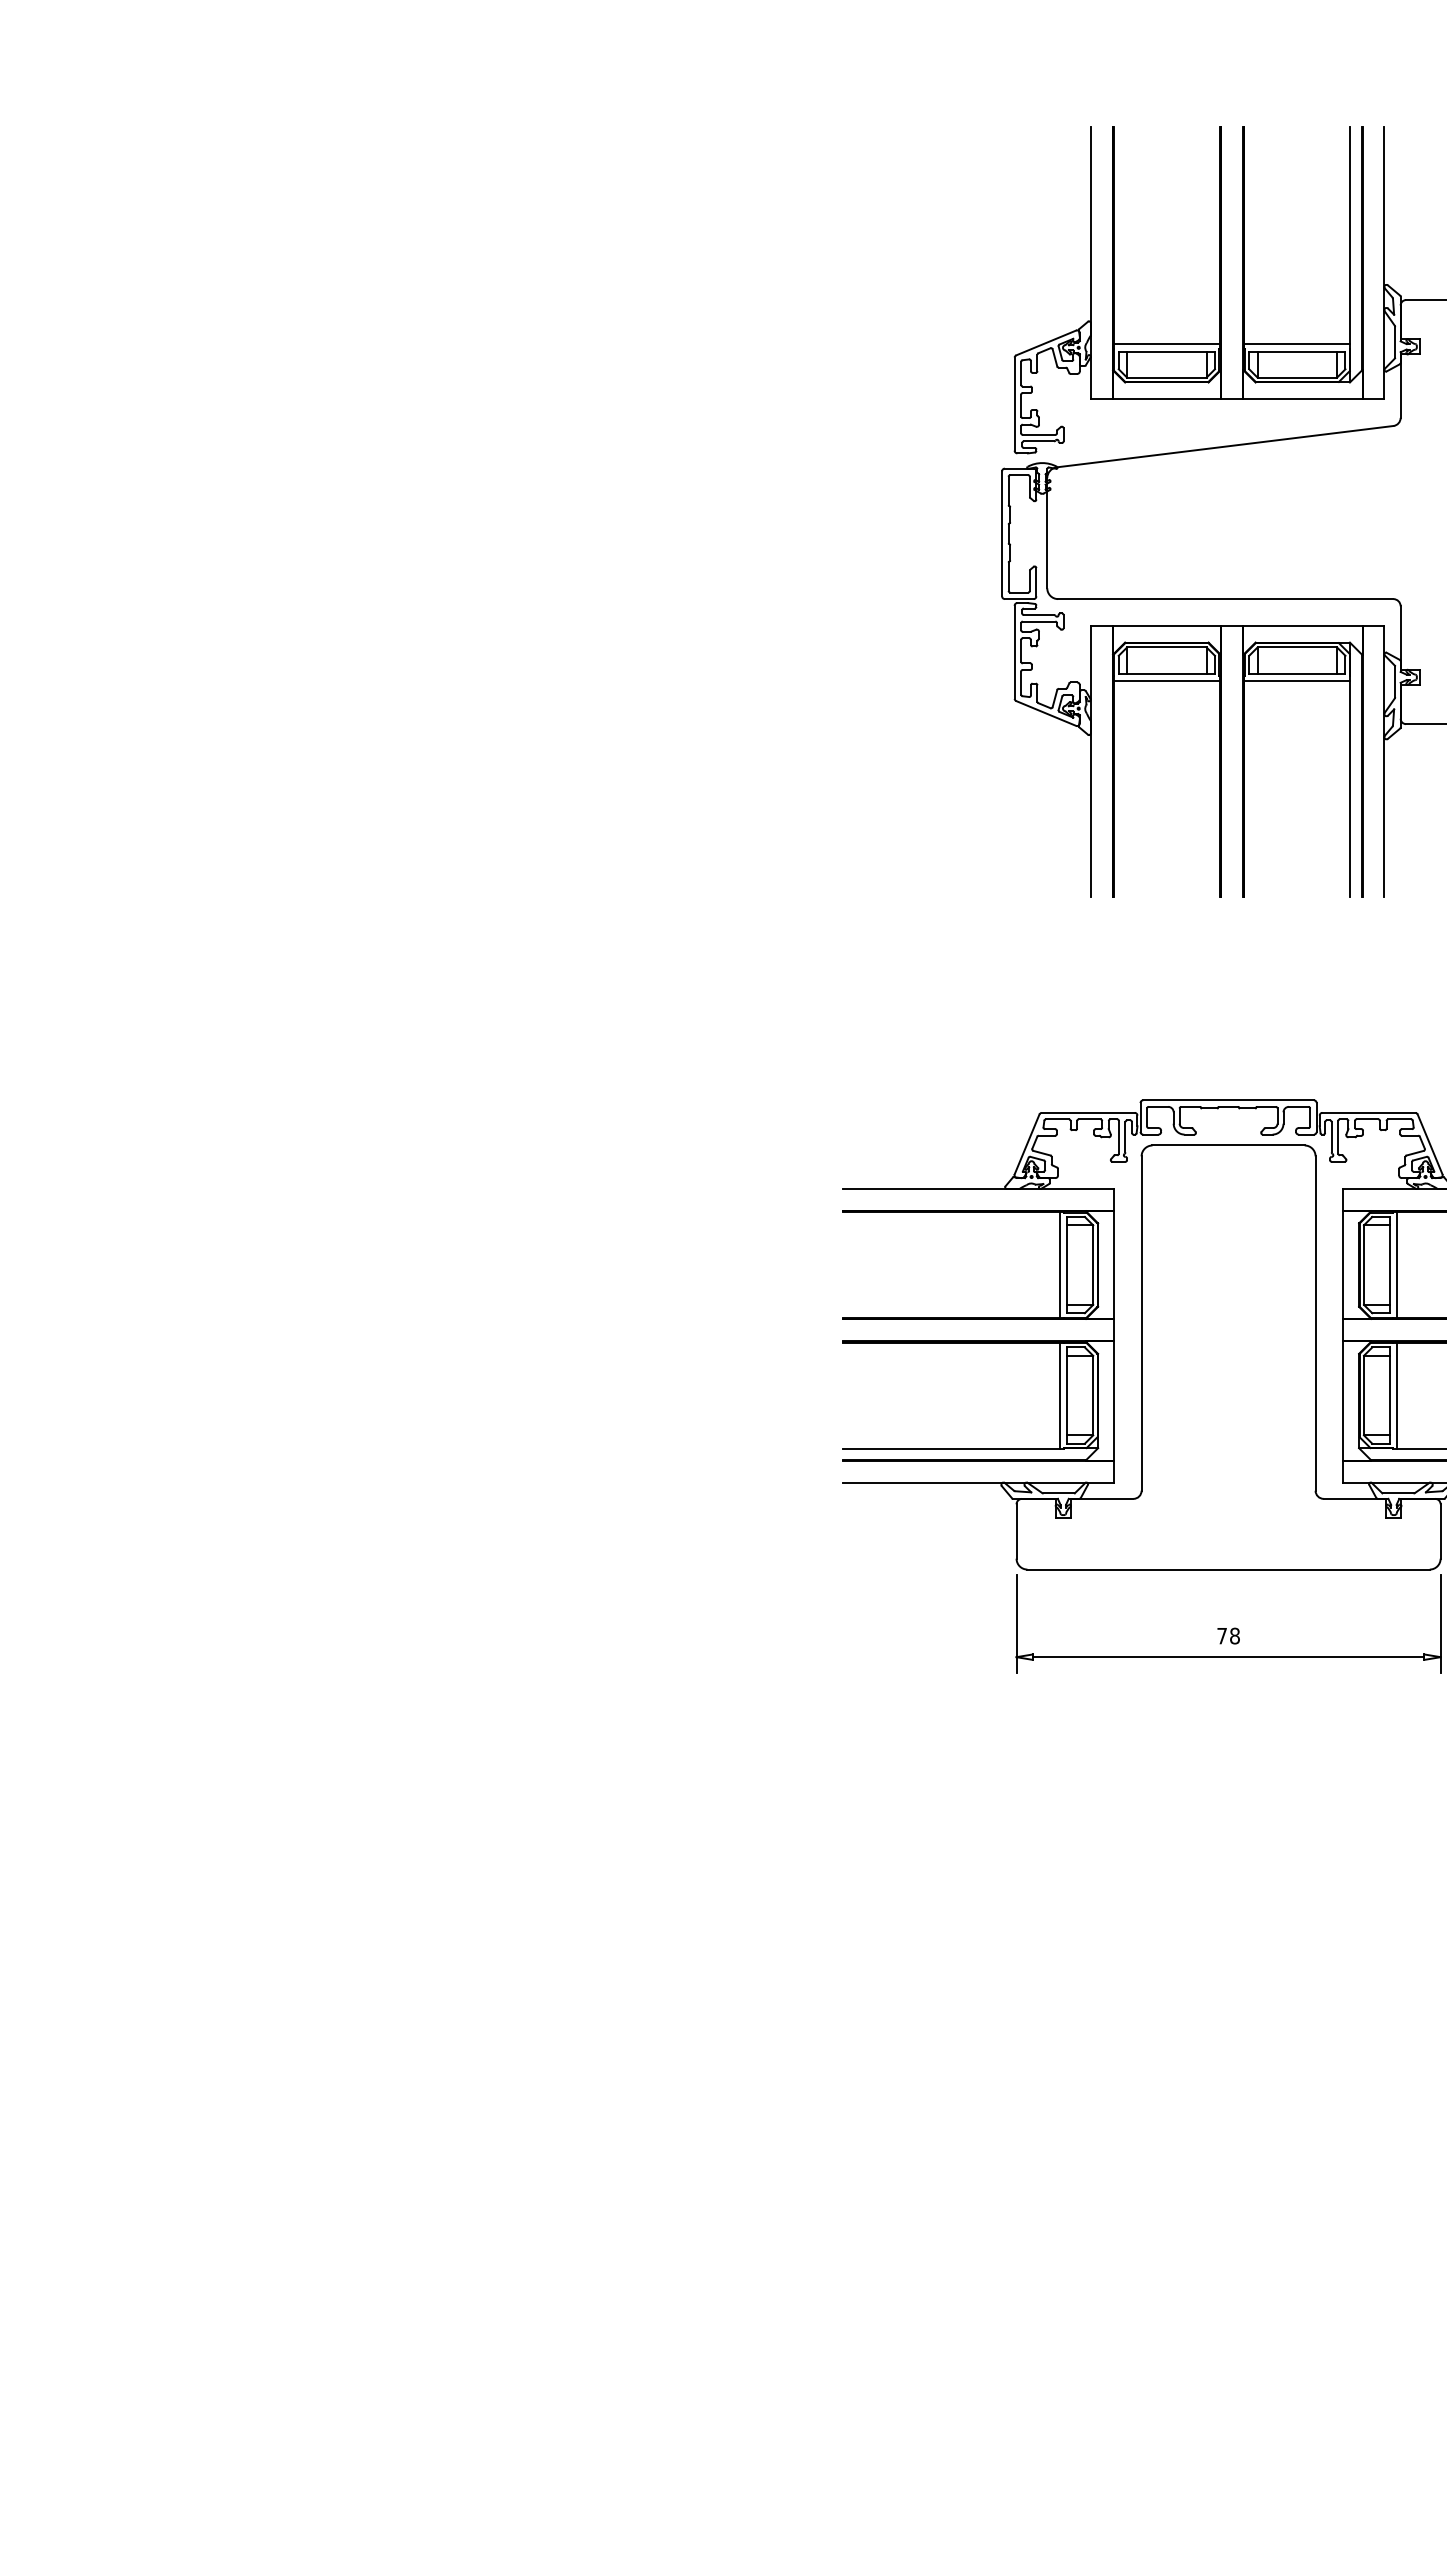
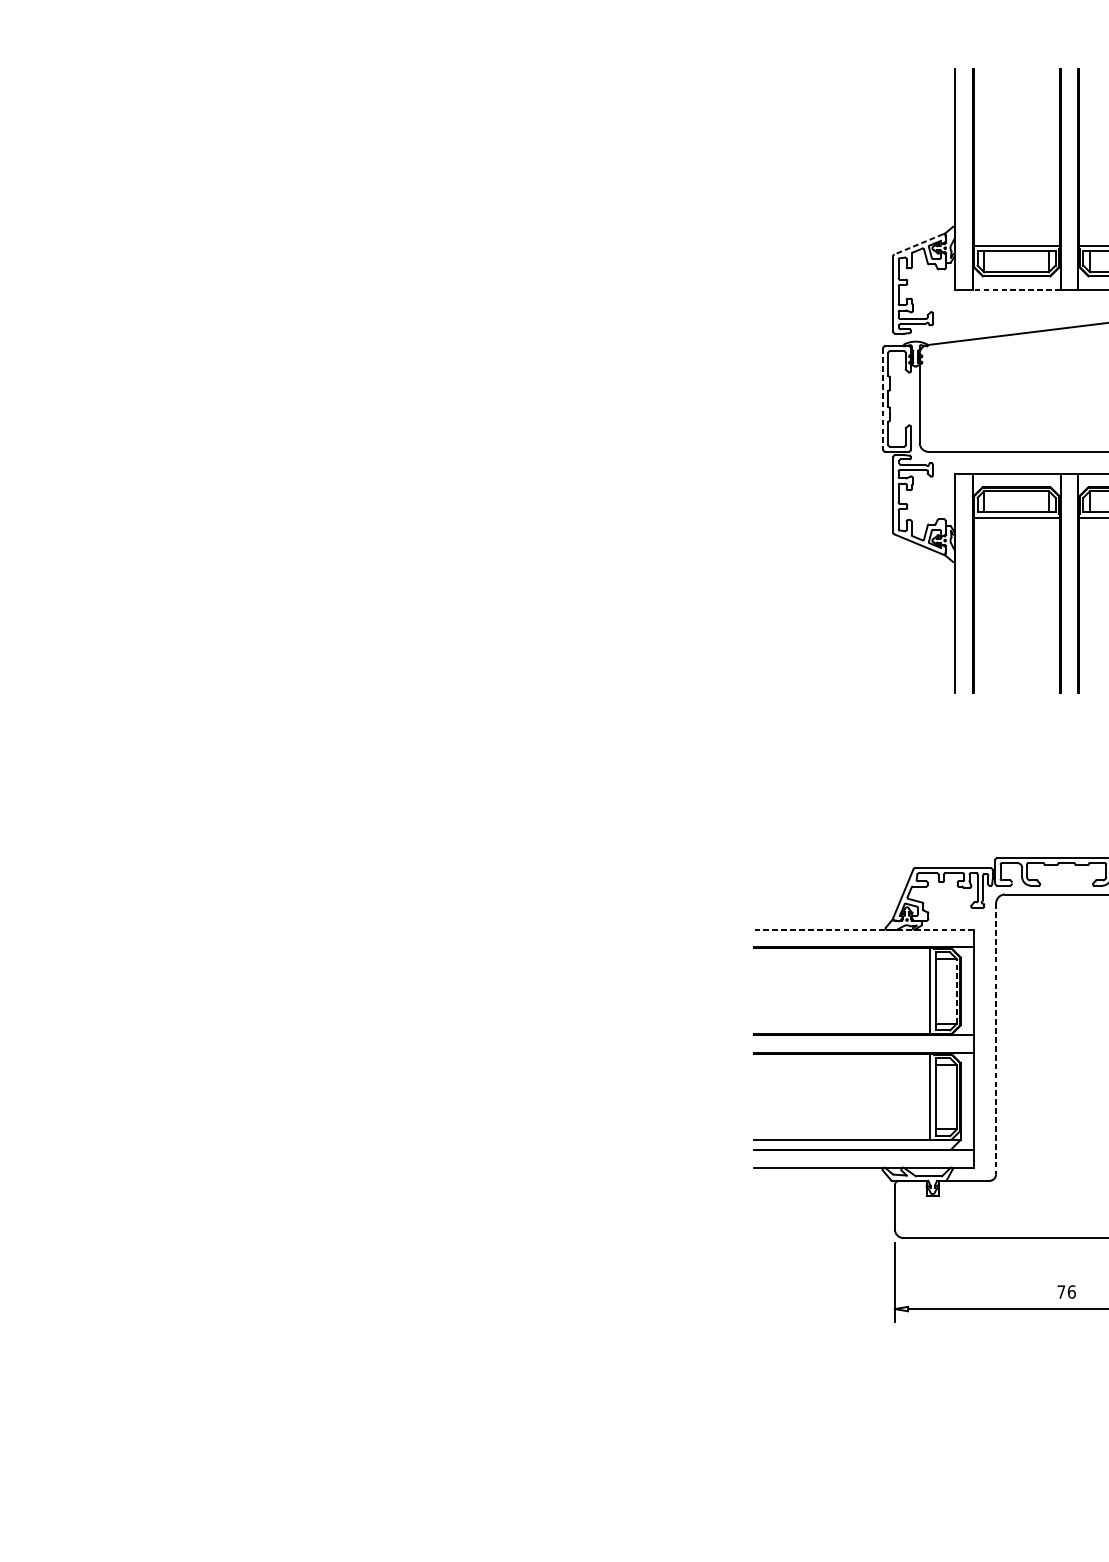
line: (1045, 343) -> (918, 244), solid -> dashed
line: (1166, 398) -> (1016, 289), solid -> dashed
line: (1002, 533) -> (883, 398), solid -> dashed
line: (978, 1188) -> (864, 929), solid -> dashed
line: (1093, 1265) -> (957, 991), solid -> dashed
line: (1141, 1324) -> (996, 1039), solid -> dashed
text: (1235, 1635) -> (1072, 1291), 78 -> 76

